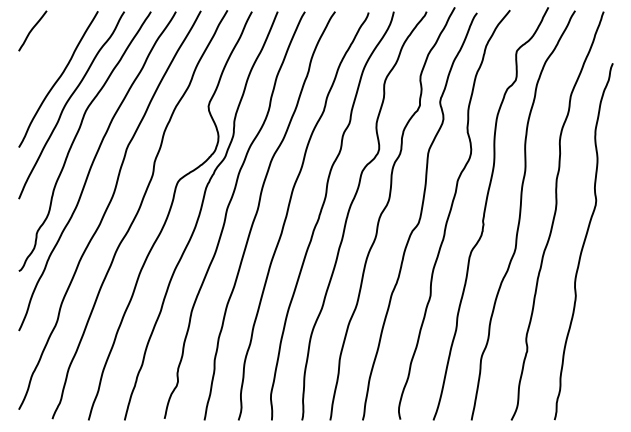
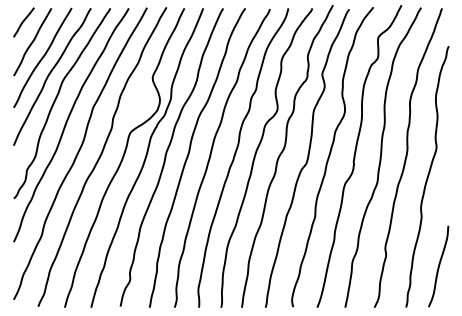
curve: (44, 57) -> (32, 41), added
curve: (598, 363) -> (438, 266), added

